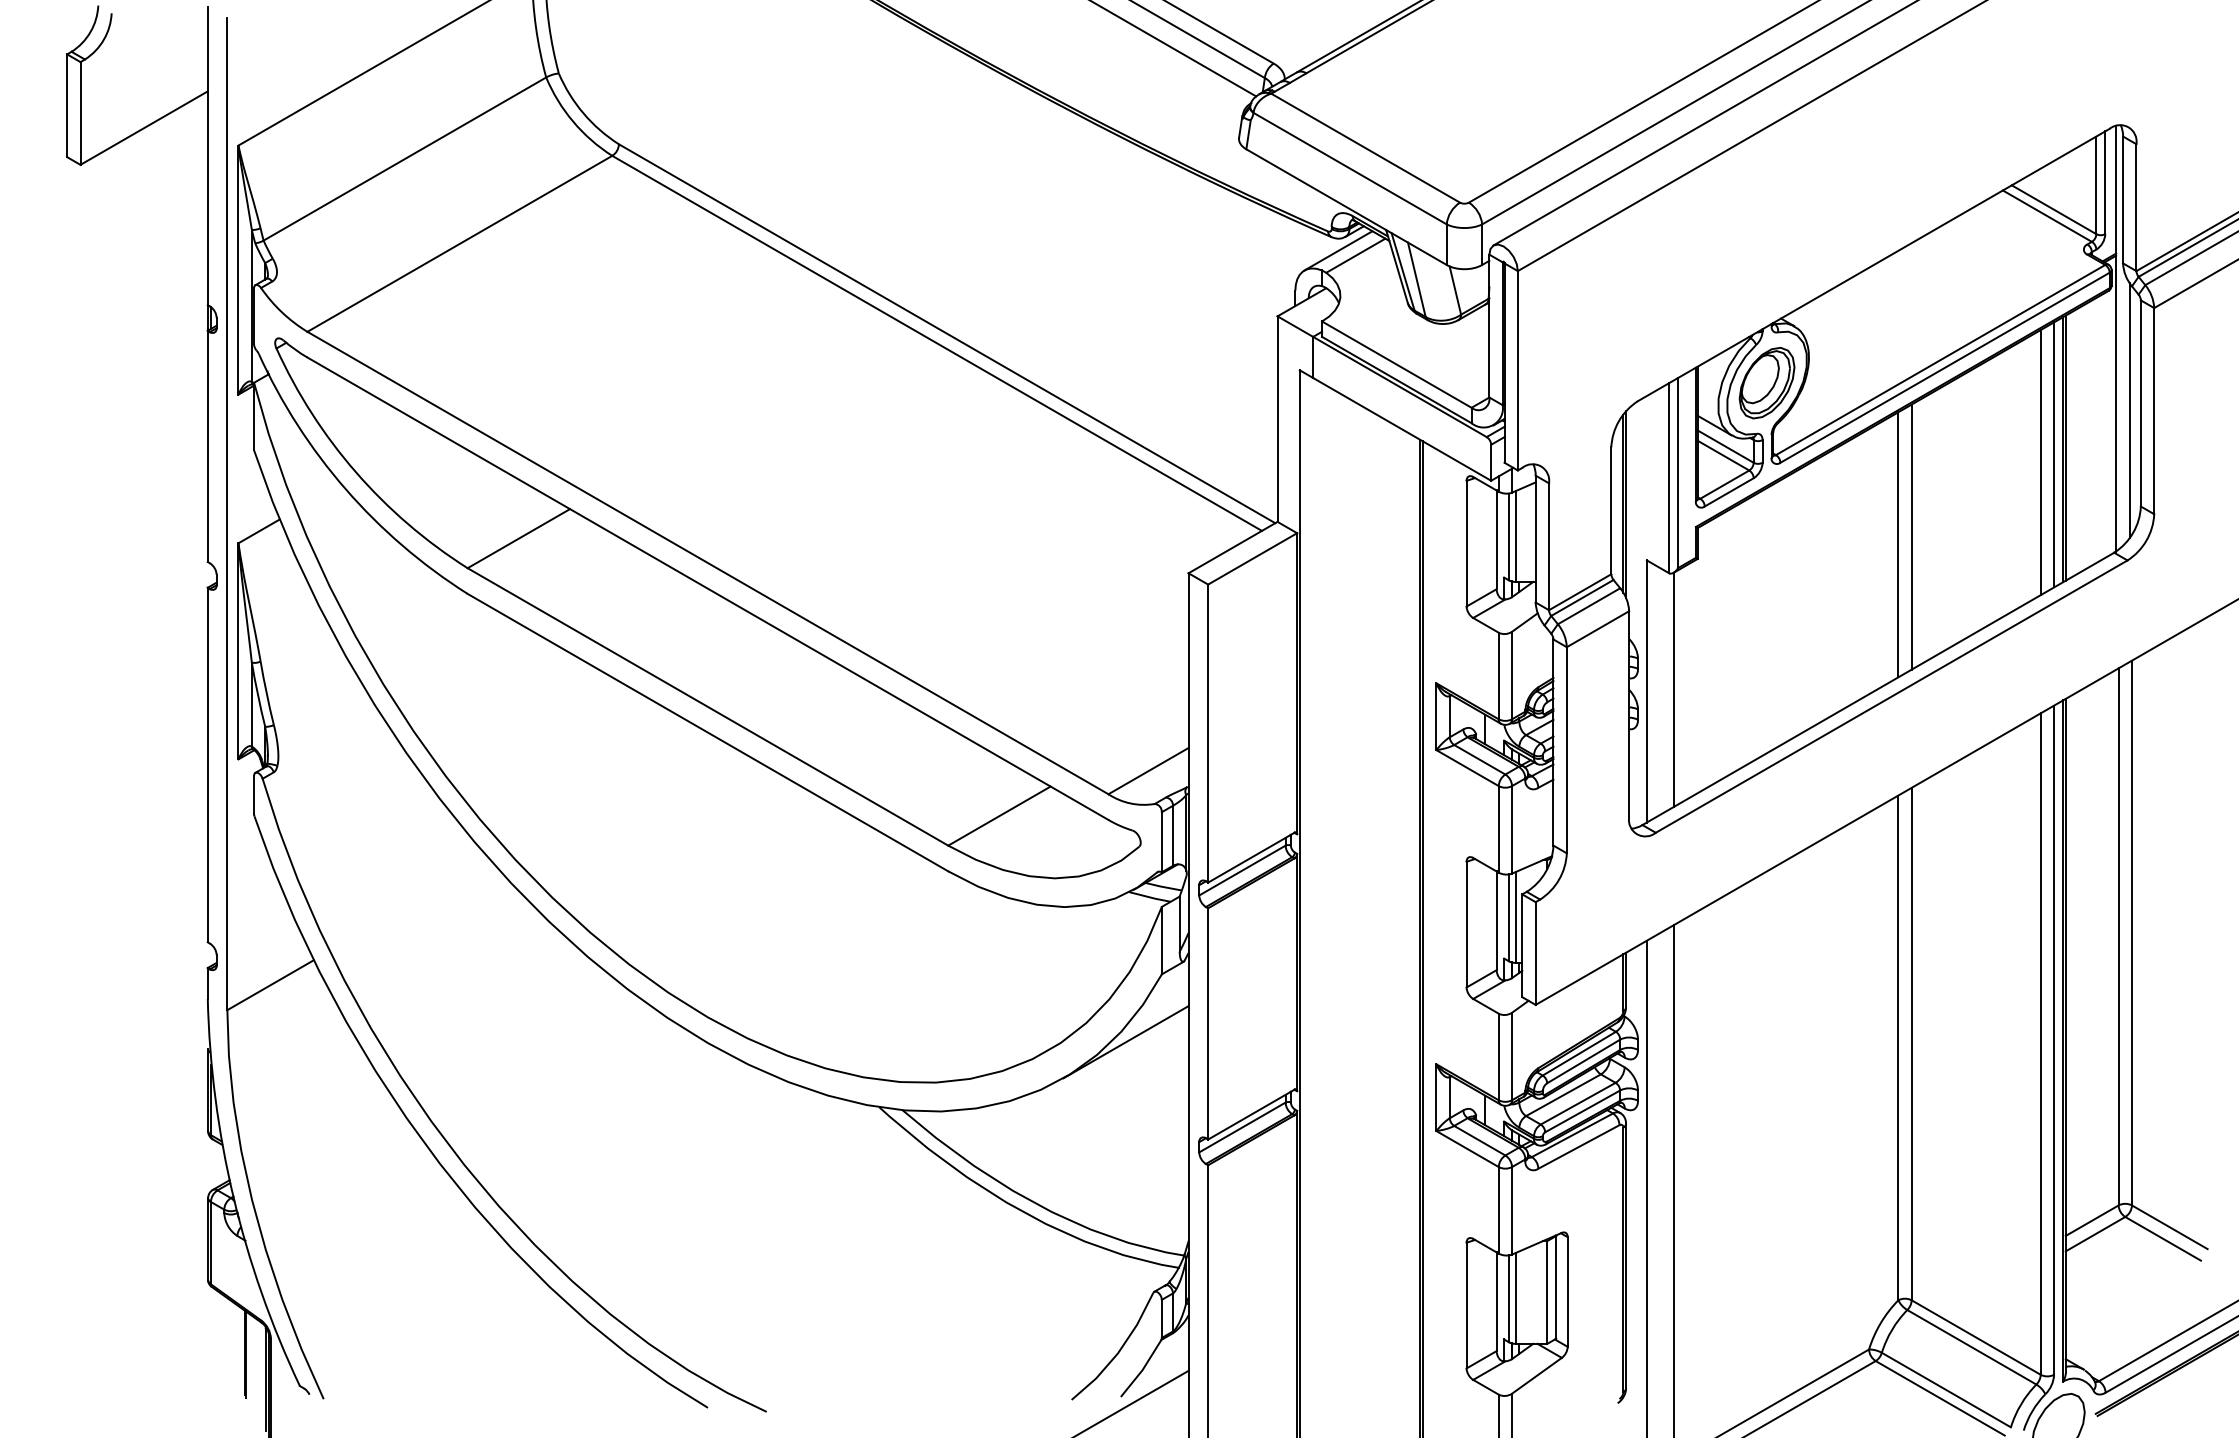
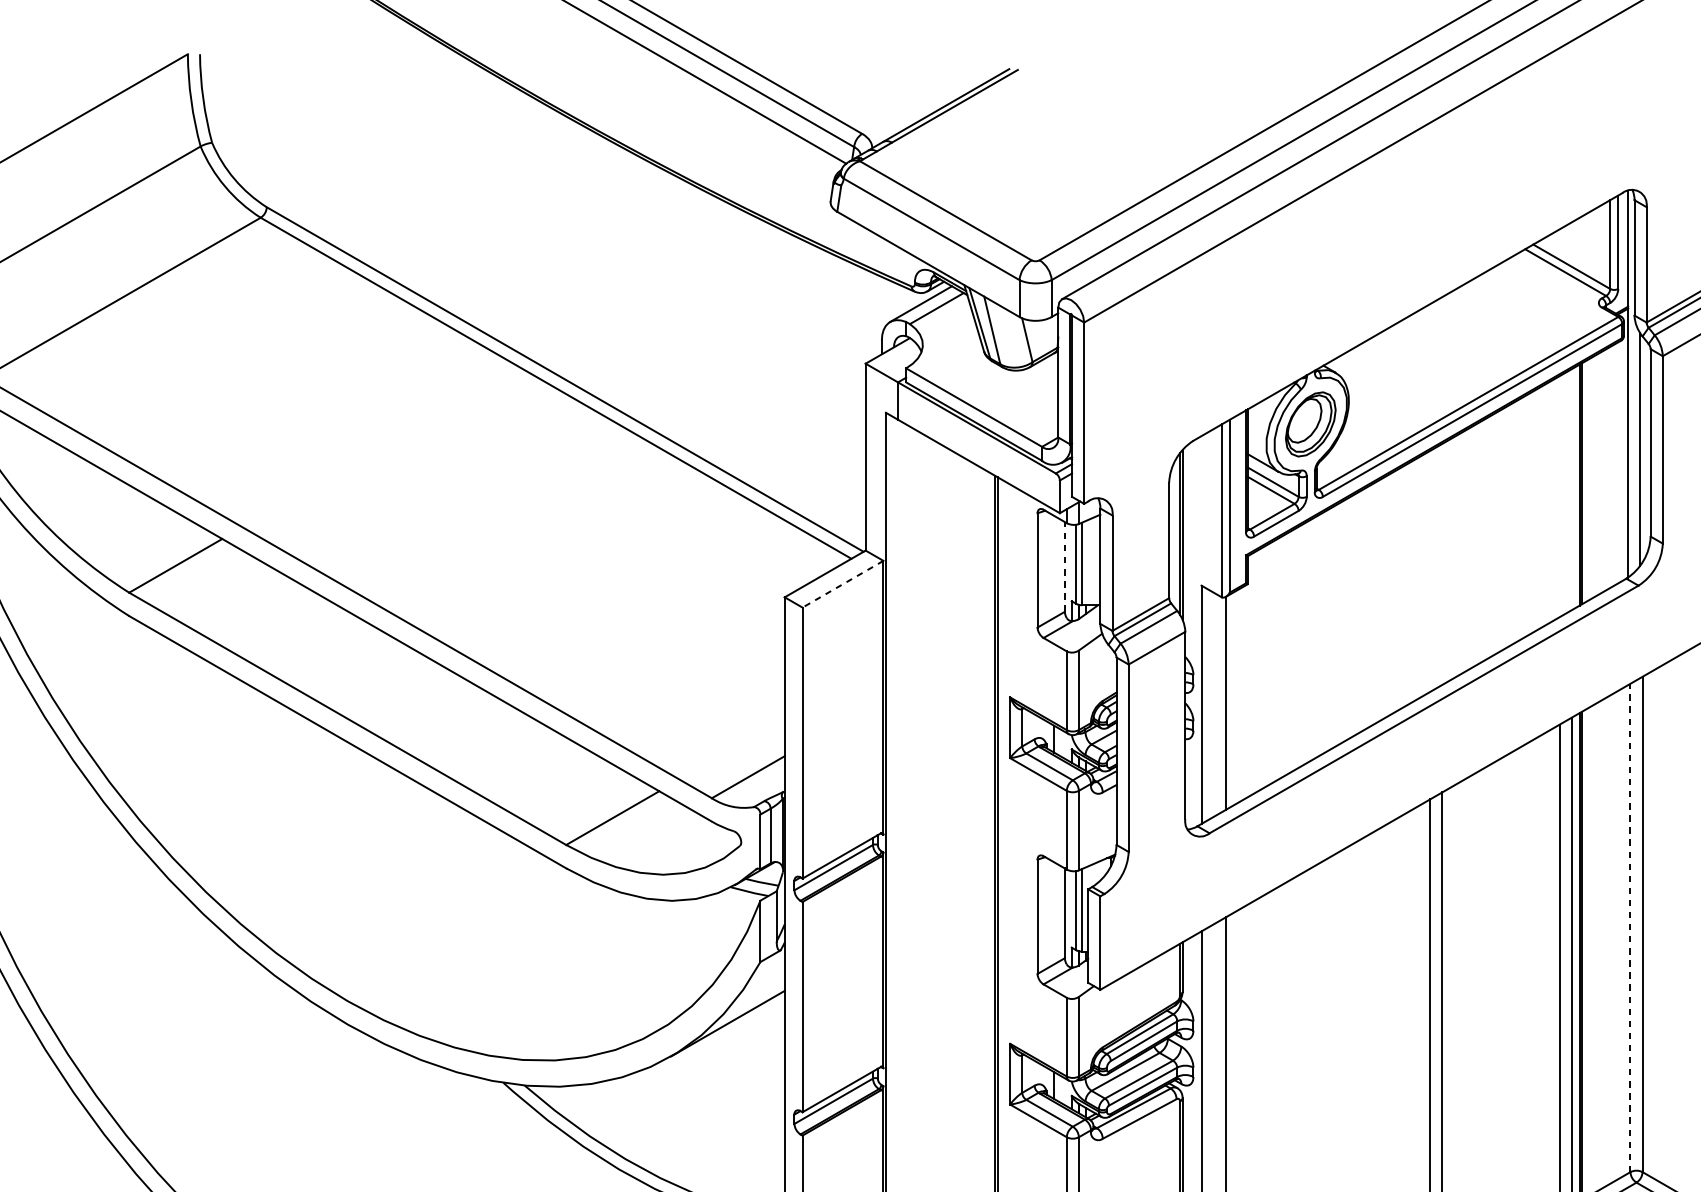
line: (2054, 454) -> (1572, 489), removed
line: (2040, 462) -> (1559, 496), removed
line: (1911, 536) -> (1442, 563), removed
line: (1496, 539) -> (1064, 566), solid -> dashed
line: (1898, 544) -> (1430, 571), removed
line: (1252, 559) -> (842, 584), solid -> dashed
line: (2118, 936) -> (1630, 927), solid -> dashed

